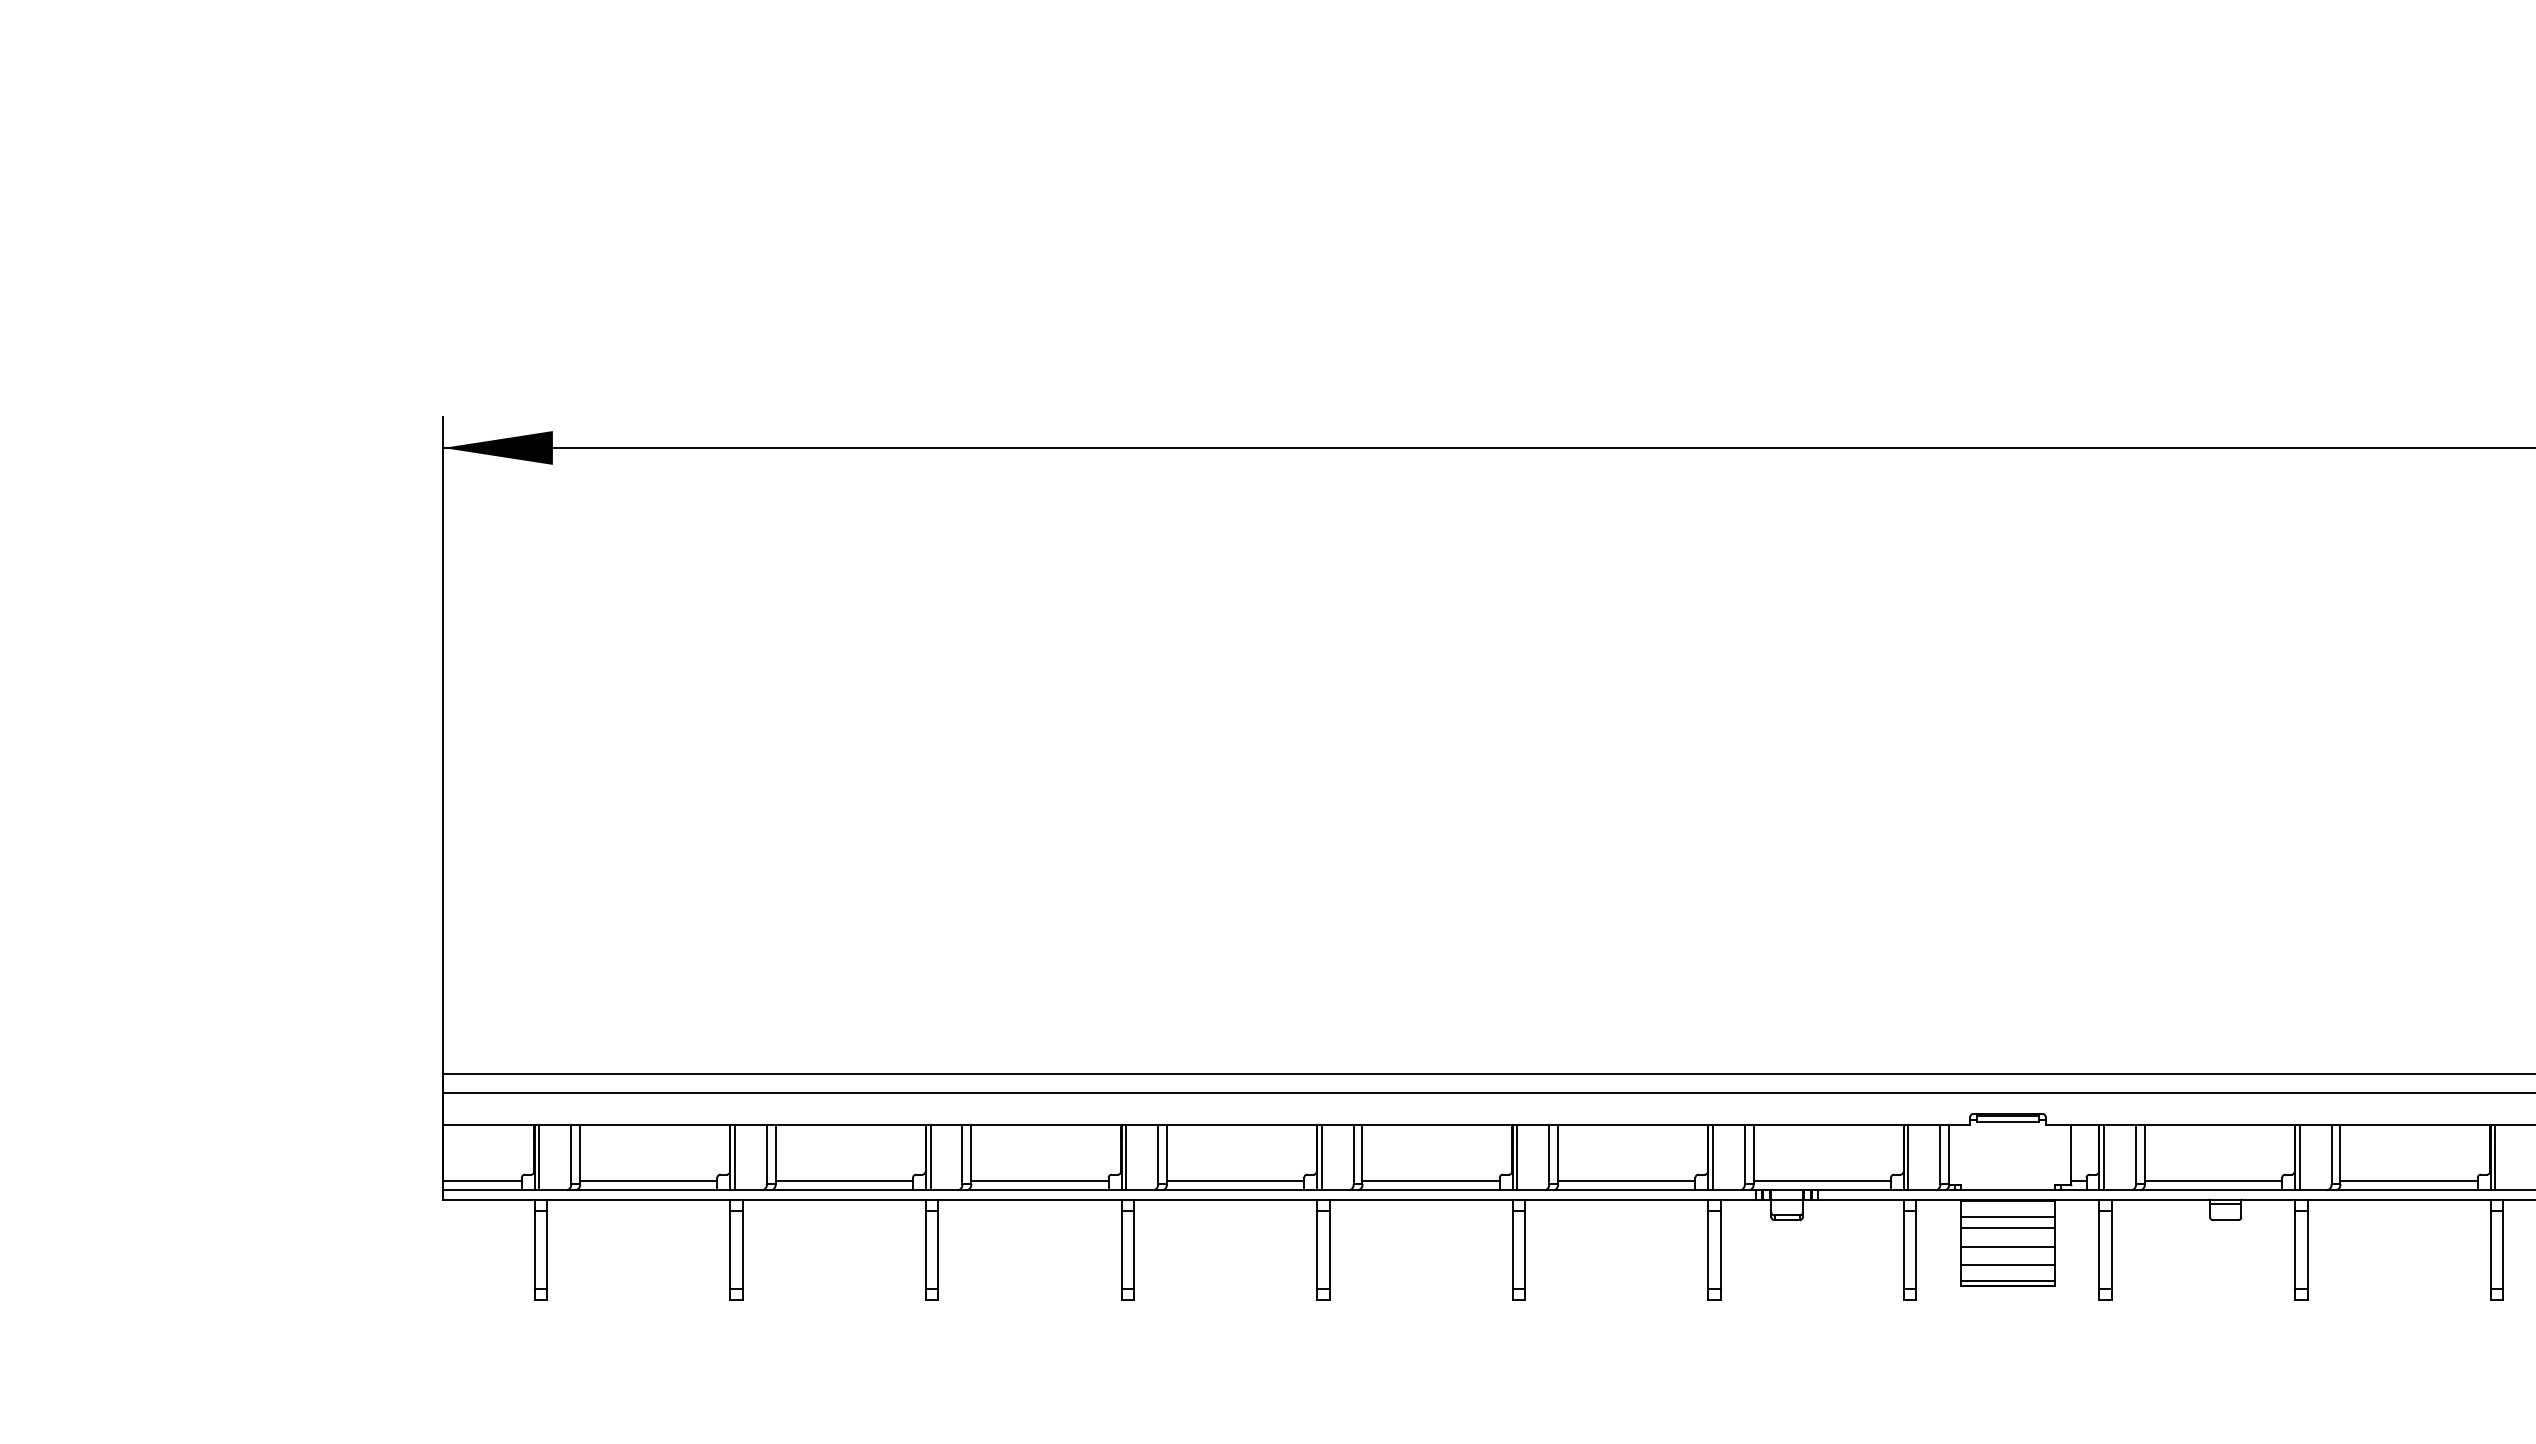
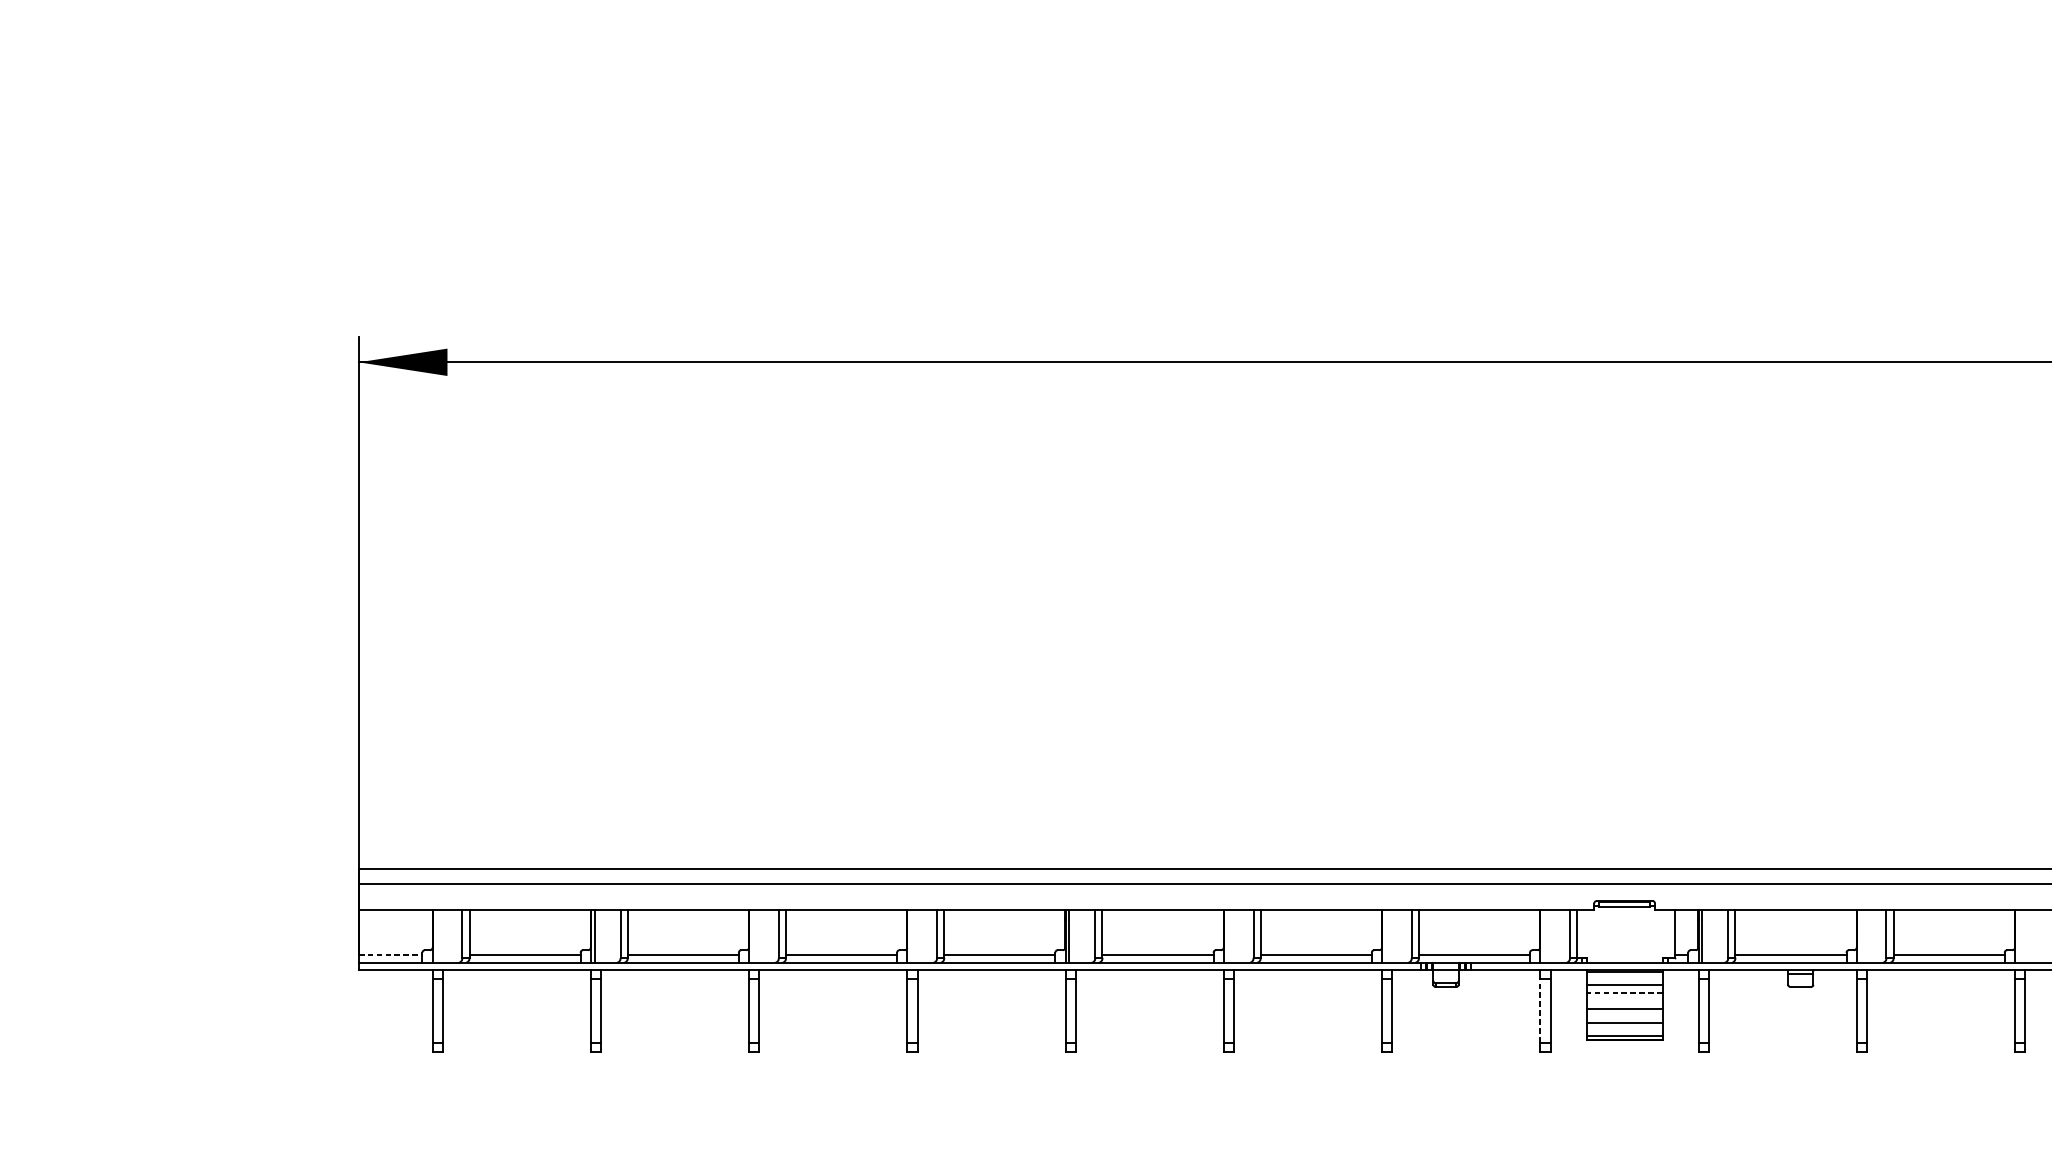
line: (539, 1157) -> (436, 936), removed
line: (930, 1157) -> (752, 936), removed
line: (1126, 1157) -> (911, 936), removed
line: (1517, 1157) -> (1227, 936), removed
line: (1712, 1157) -> (1385, 936), removed
line: (1908, 1157) -> (1544, 936), removed
line: (2299, 1157) -> (1860, 936), removed
line: (2495, 1157) -> (2019, 936), removed
line: (483, 1180) -> (391, 954), solid -> dashed
line: (2007, 1227) -> (1624, 992), solid -> dashed
line: (1903, 1249) -> (1540, 1010), solid -> dashed

